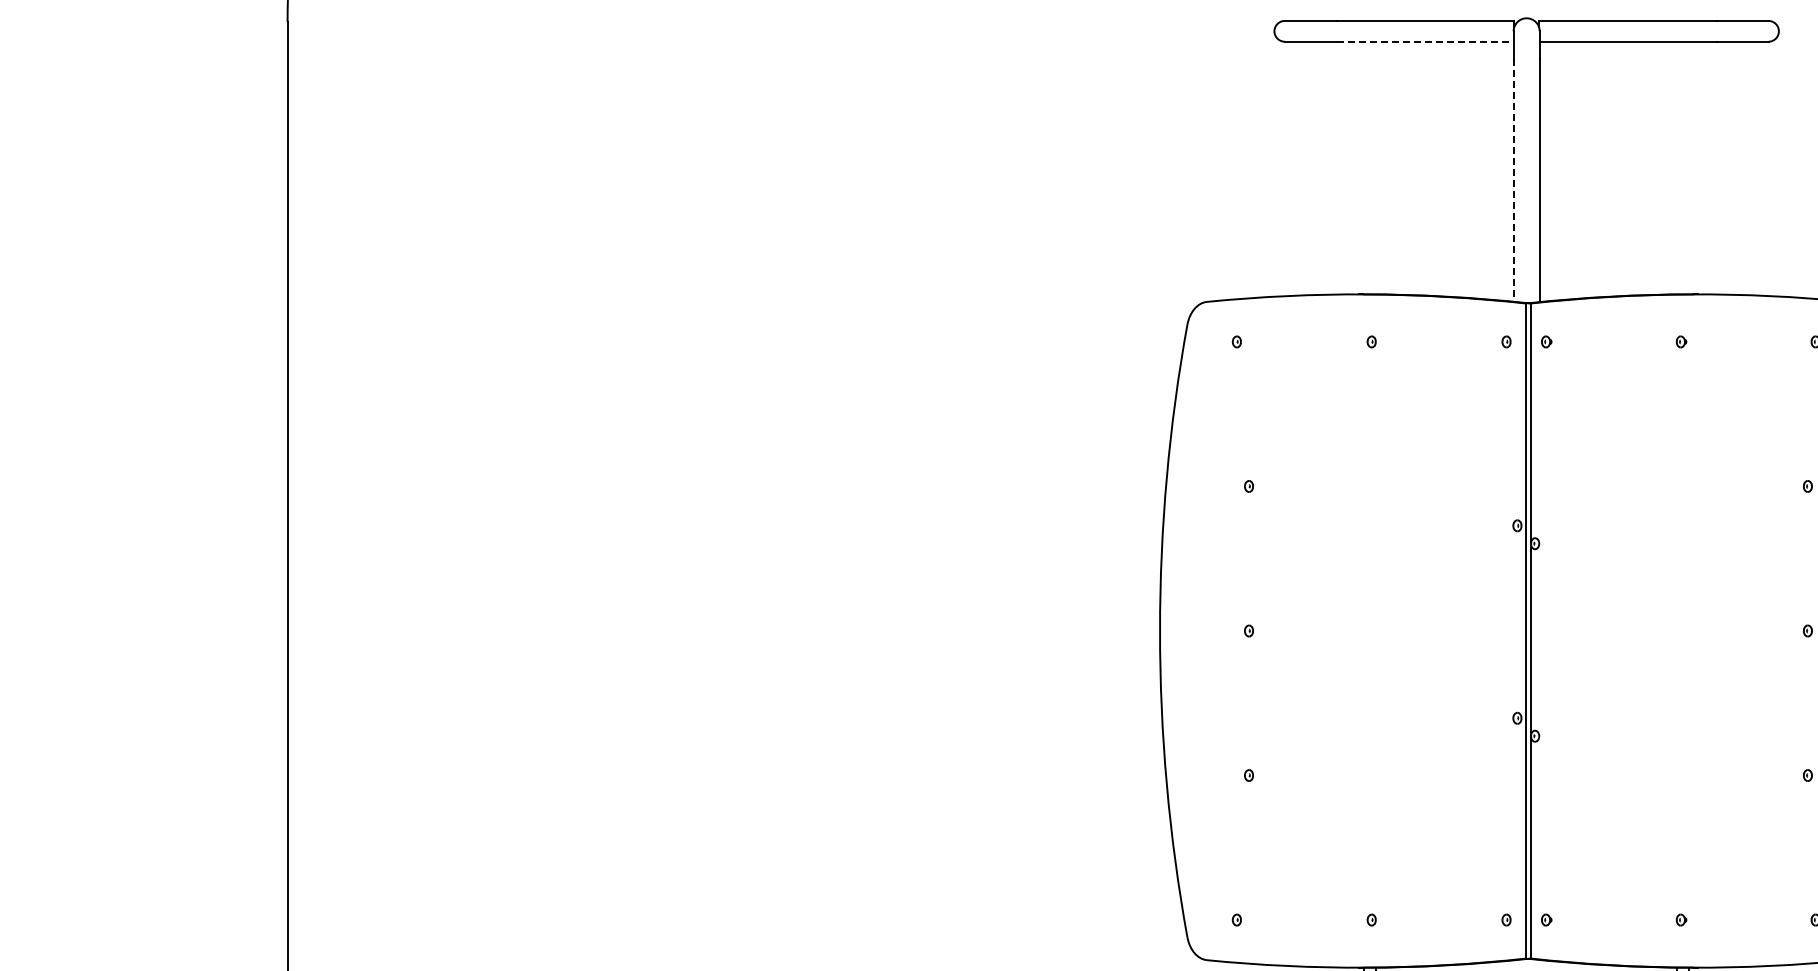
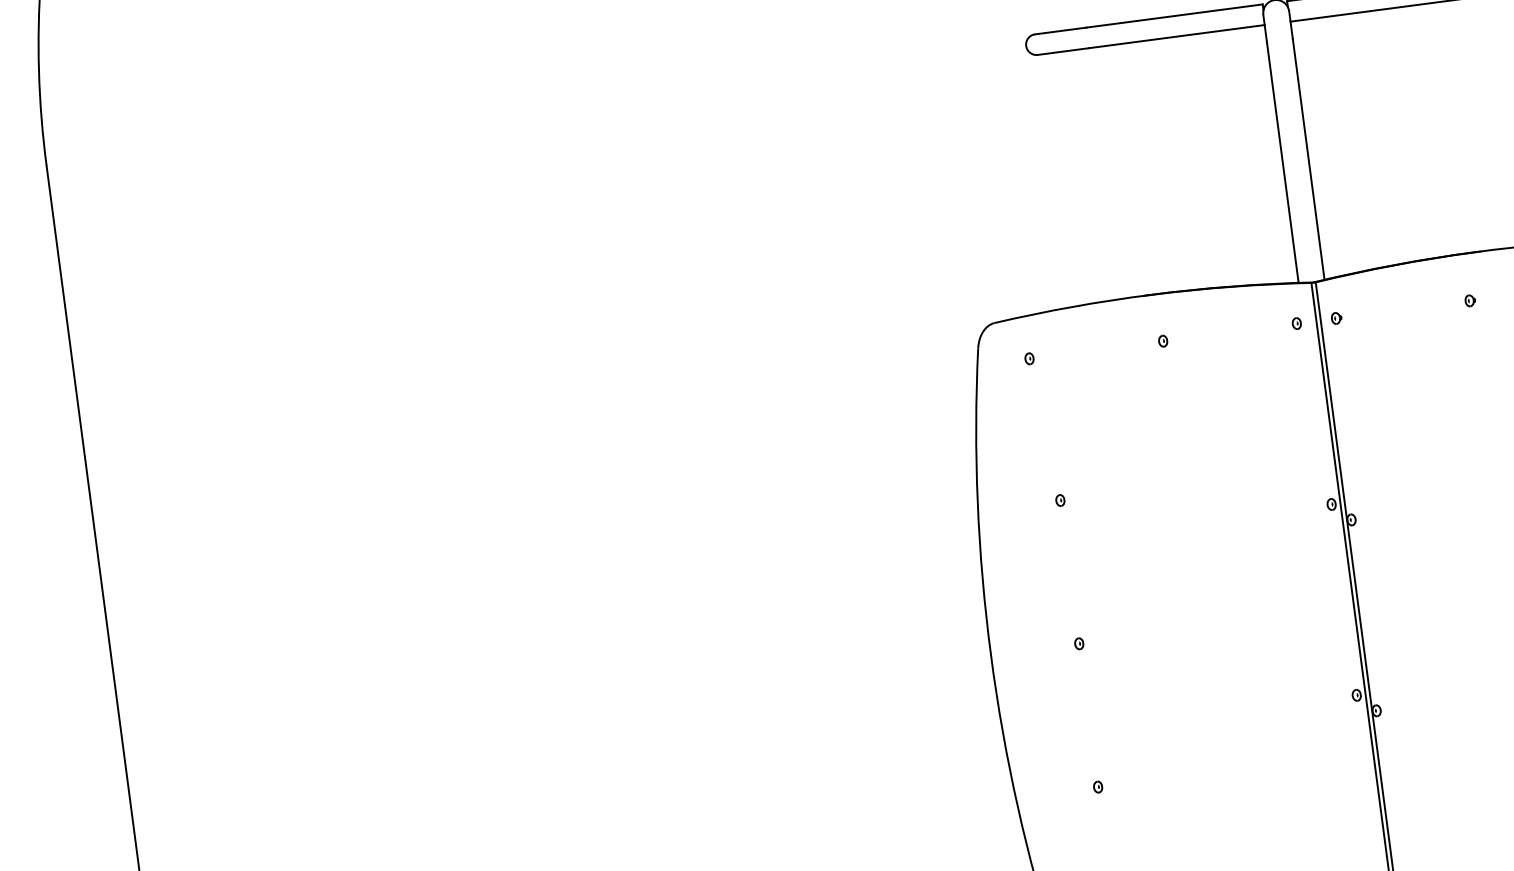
line: (1425, 41) -> (1177, 36), dashed -> solid
line: (1513, 181) -> (1282, 163), dashed -> solid

